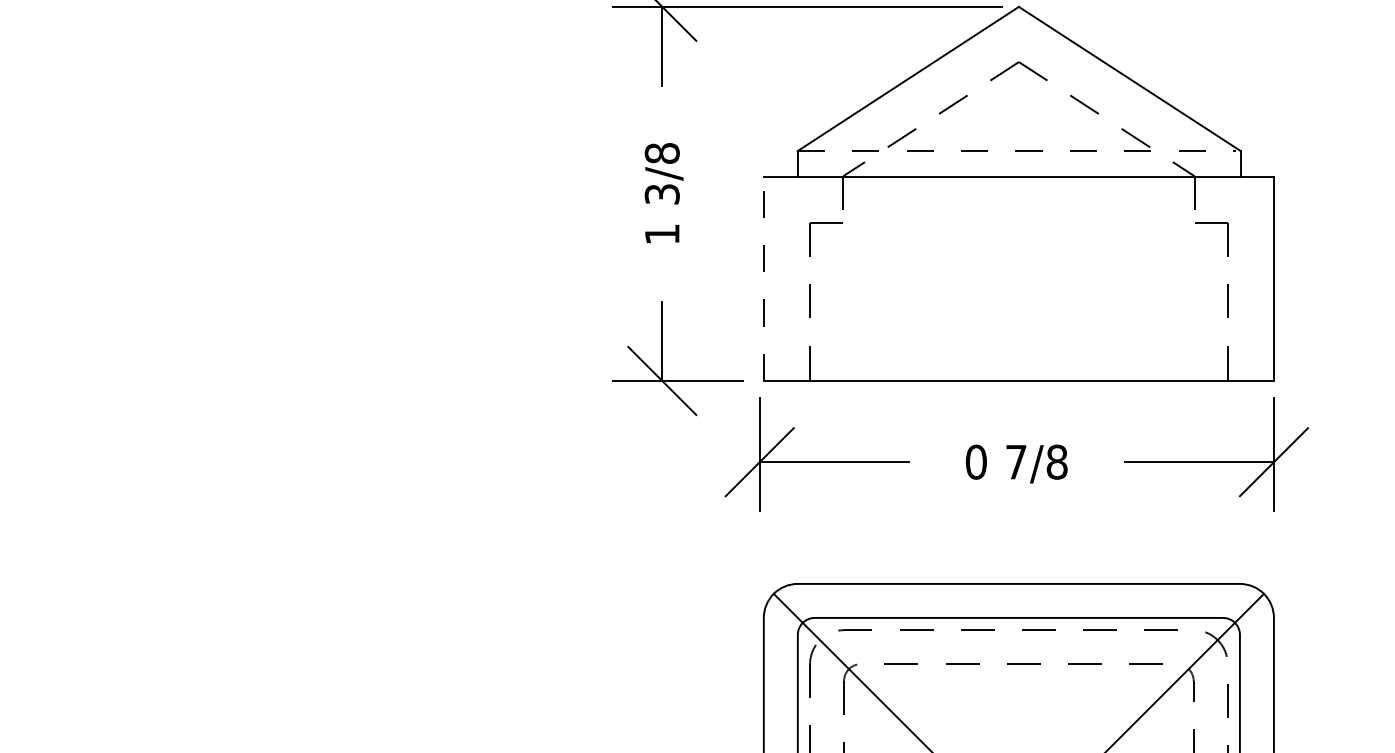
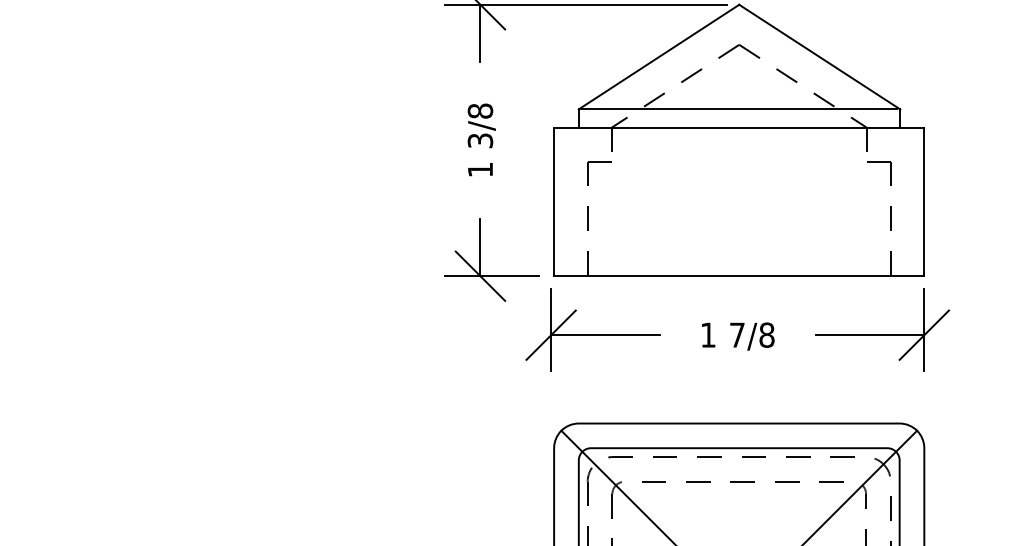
line: (1017, 151) -> (738, 109), dashed -> solid
line: (763, 278) -> (553, 201), dashed -> solid
text: (975, 461) -> (707, 334), 0 -> 1

